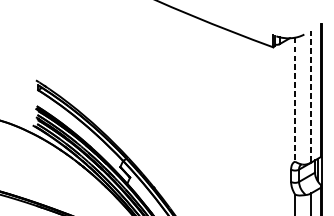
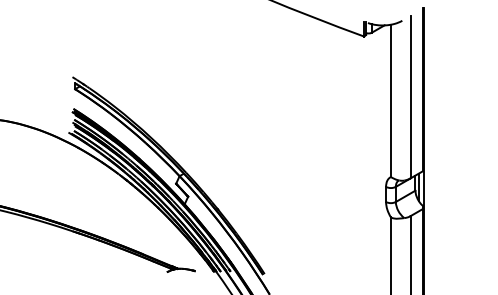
line: (310, 96) -> (410, 97), dashed -> solid
line: (294, 100) -> (390, 101), dashed -> solid

